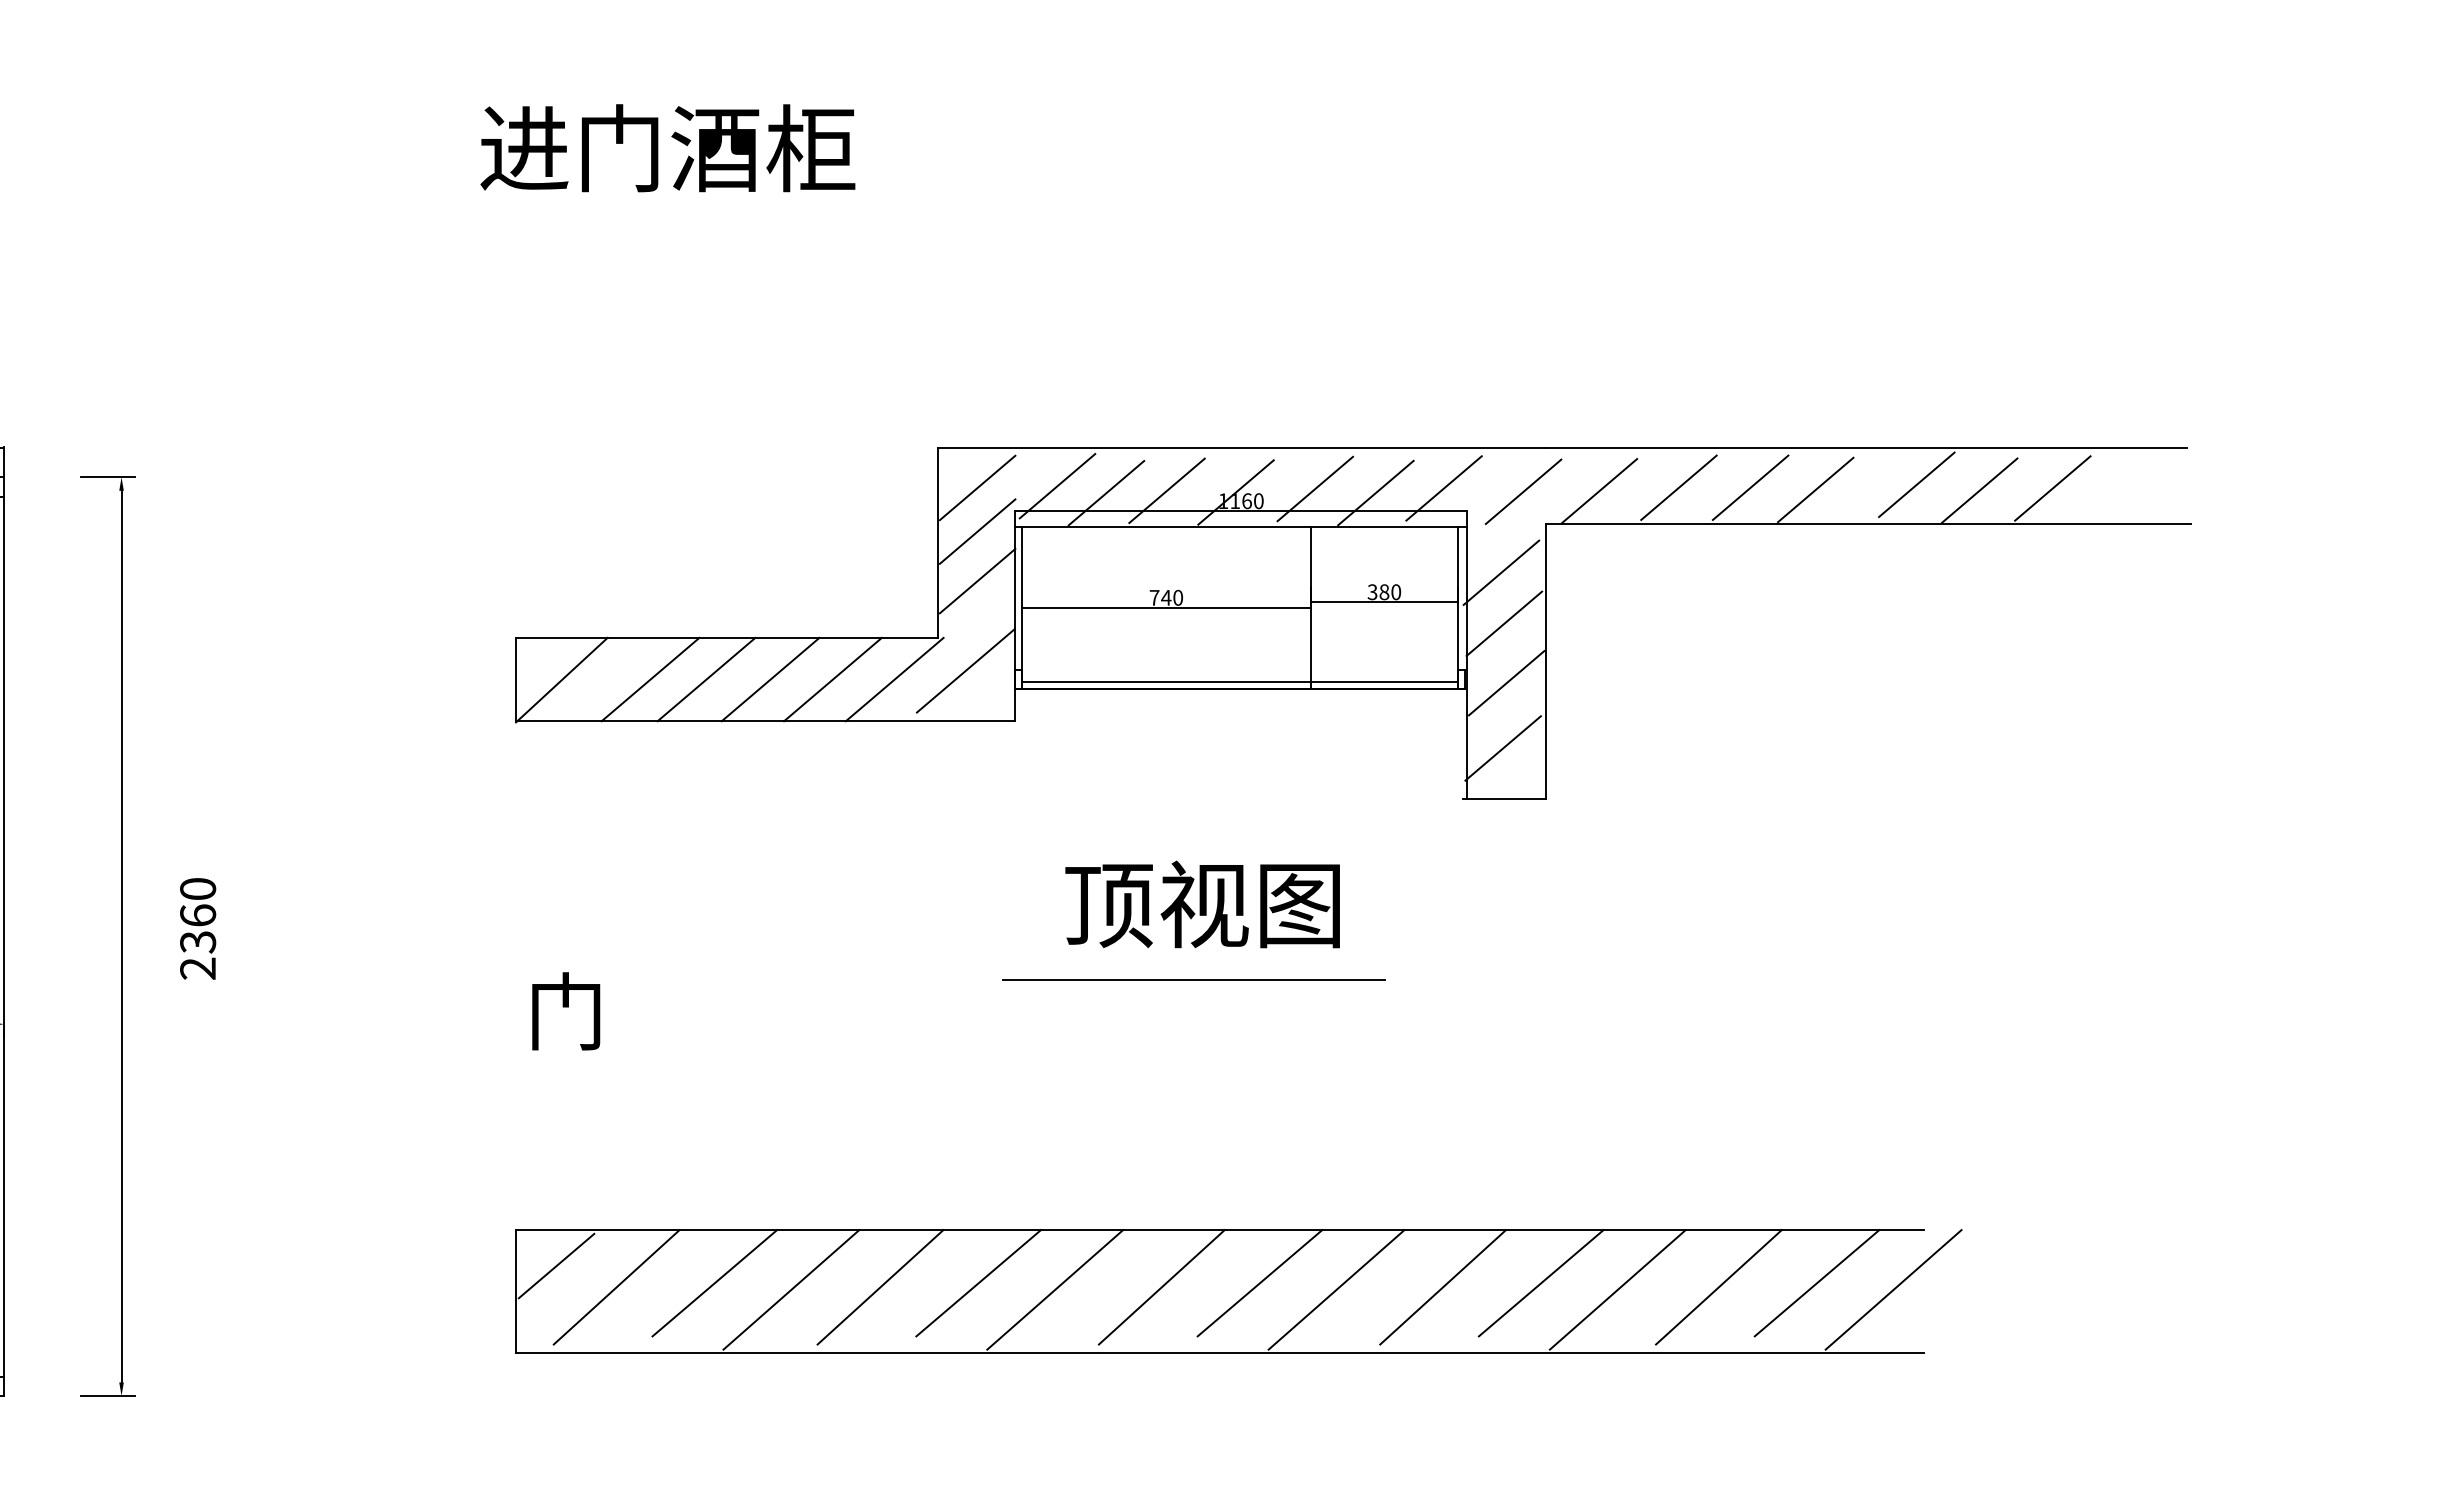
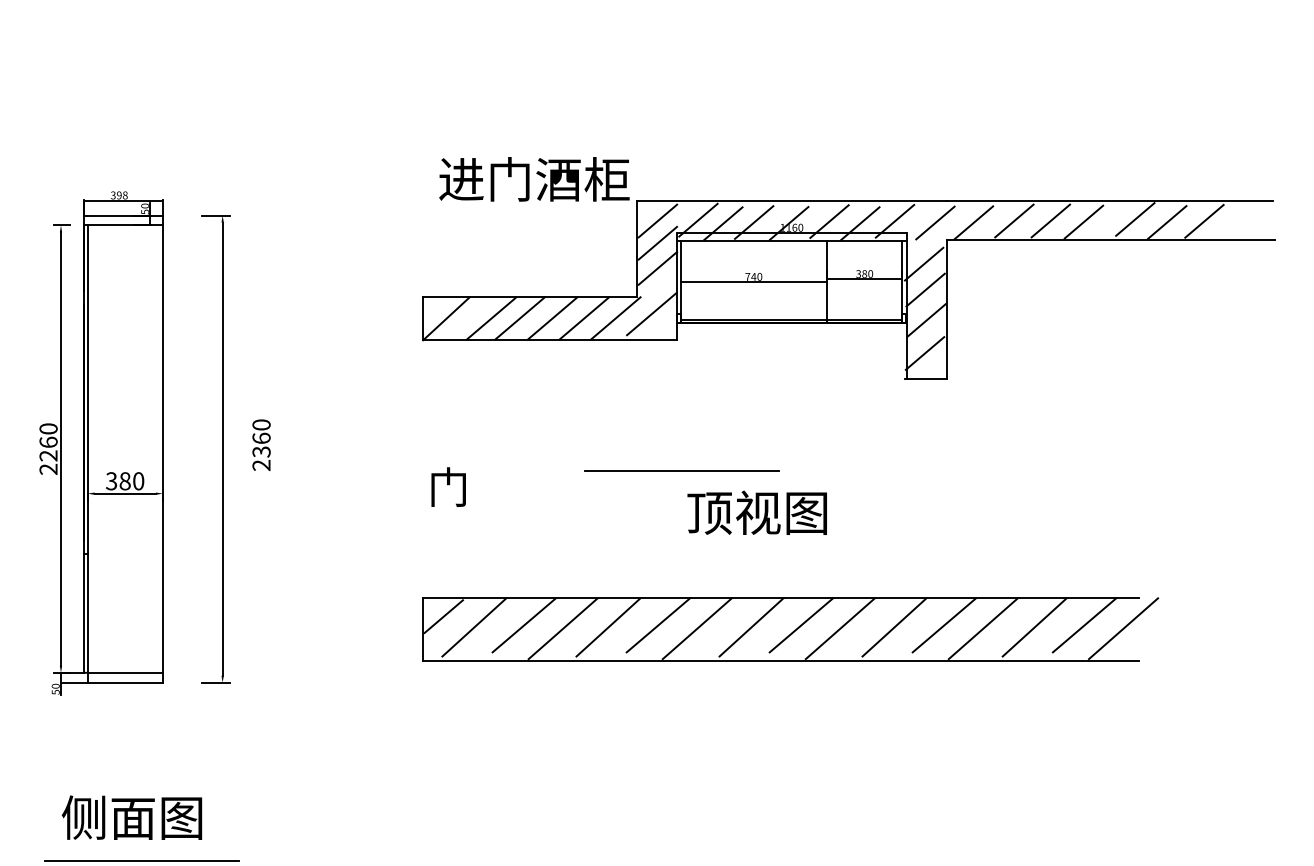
text: (668, 148) -> (534, 179), moved
text: (1201, 903) -> (756, 512), moved
line: (1193, 978) -> (681, 470), moved

